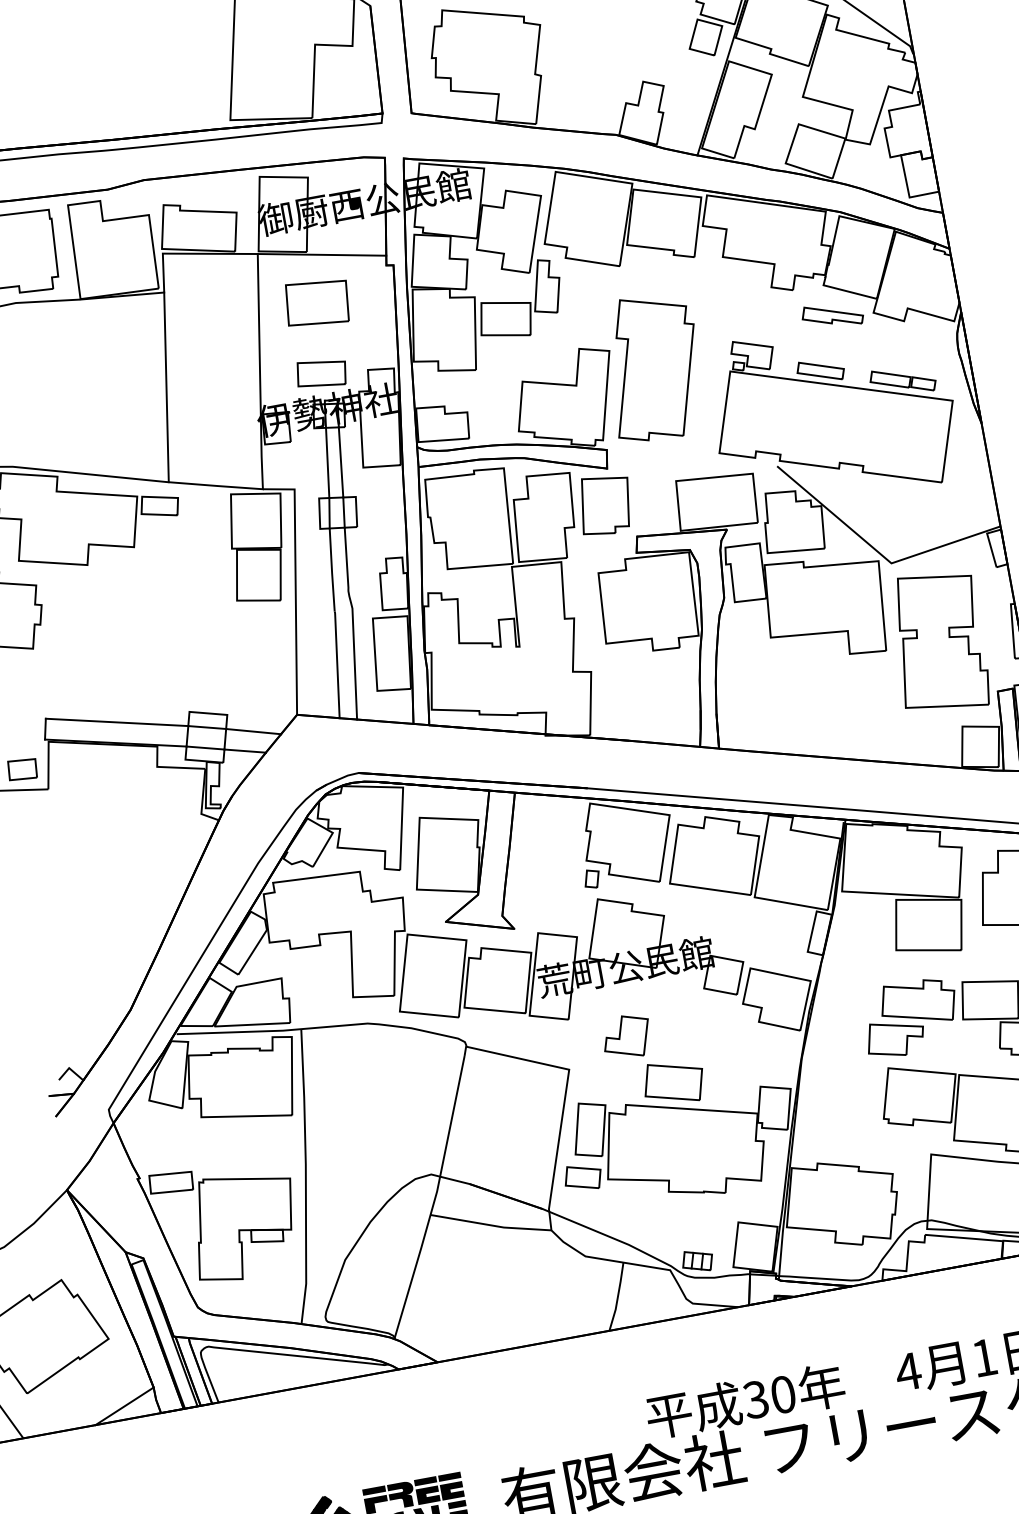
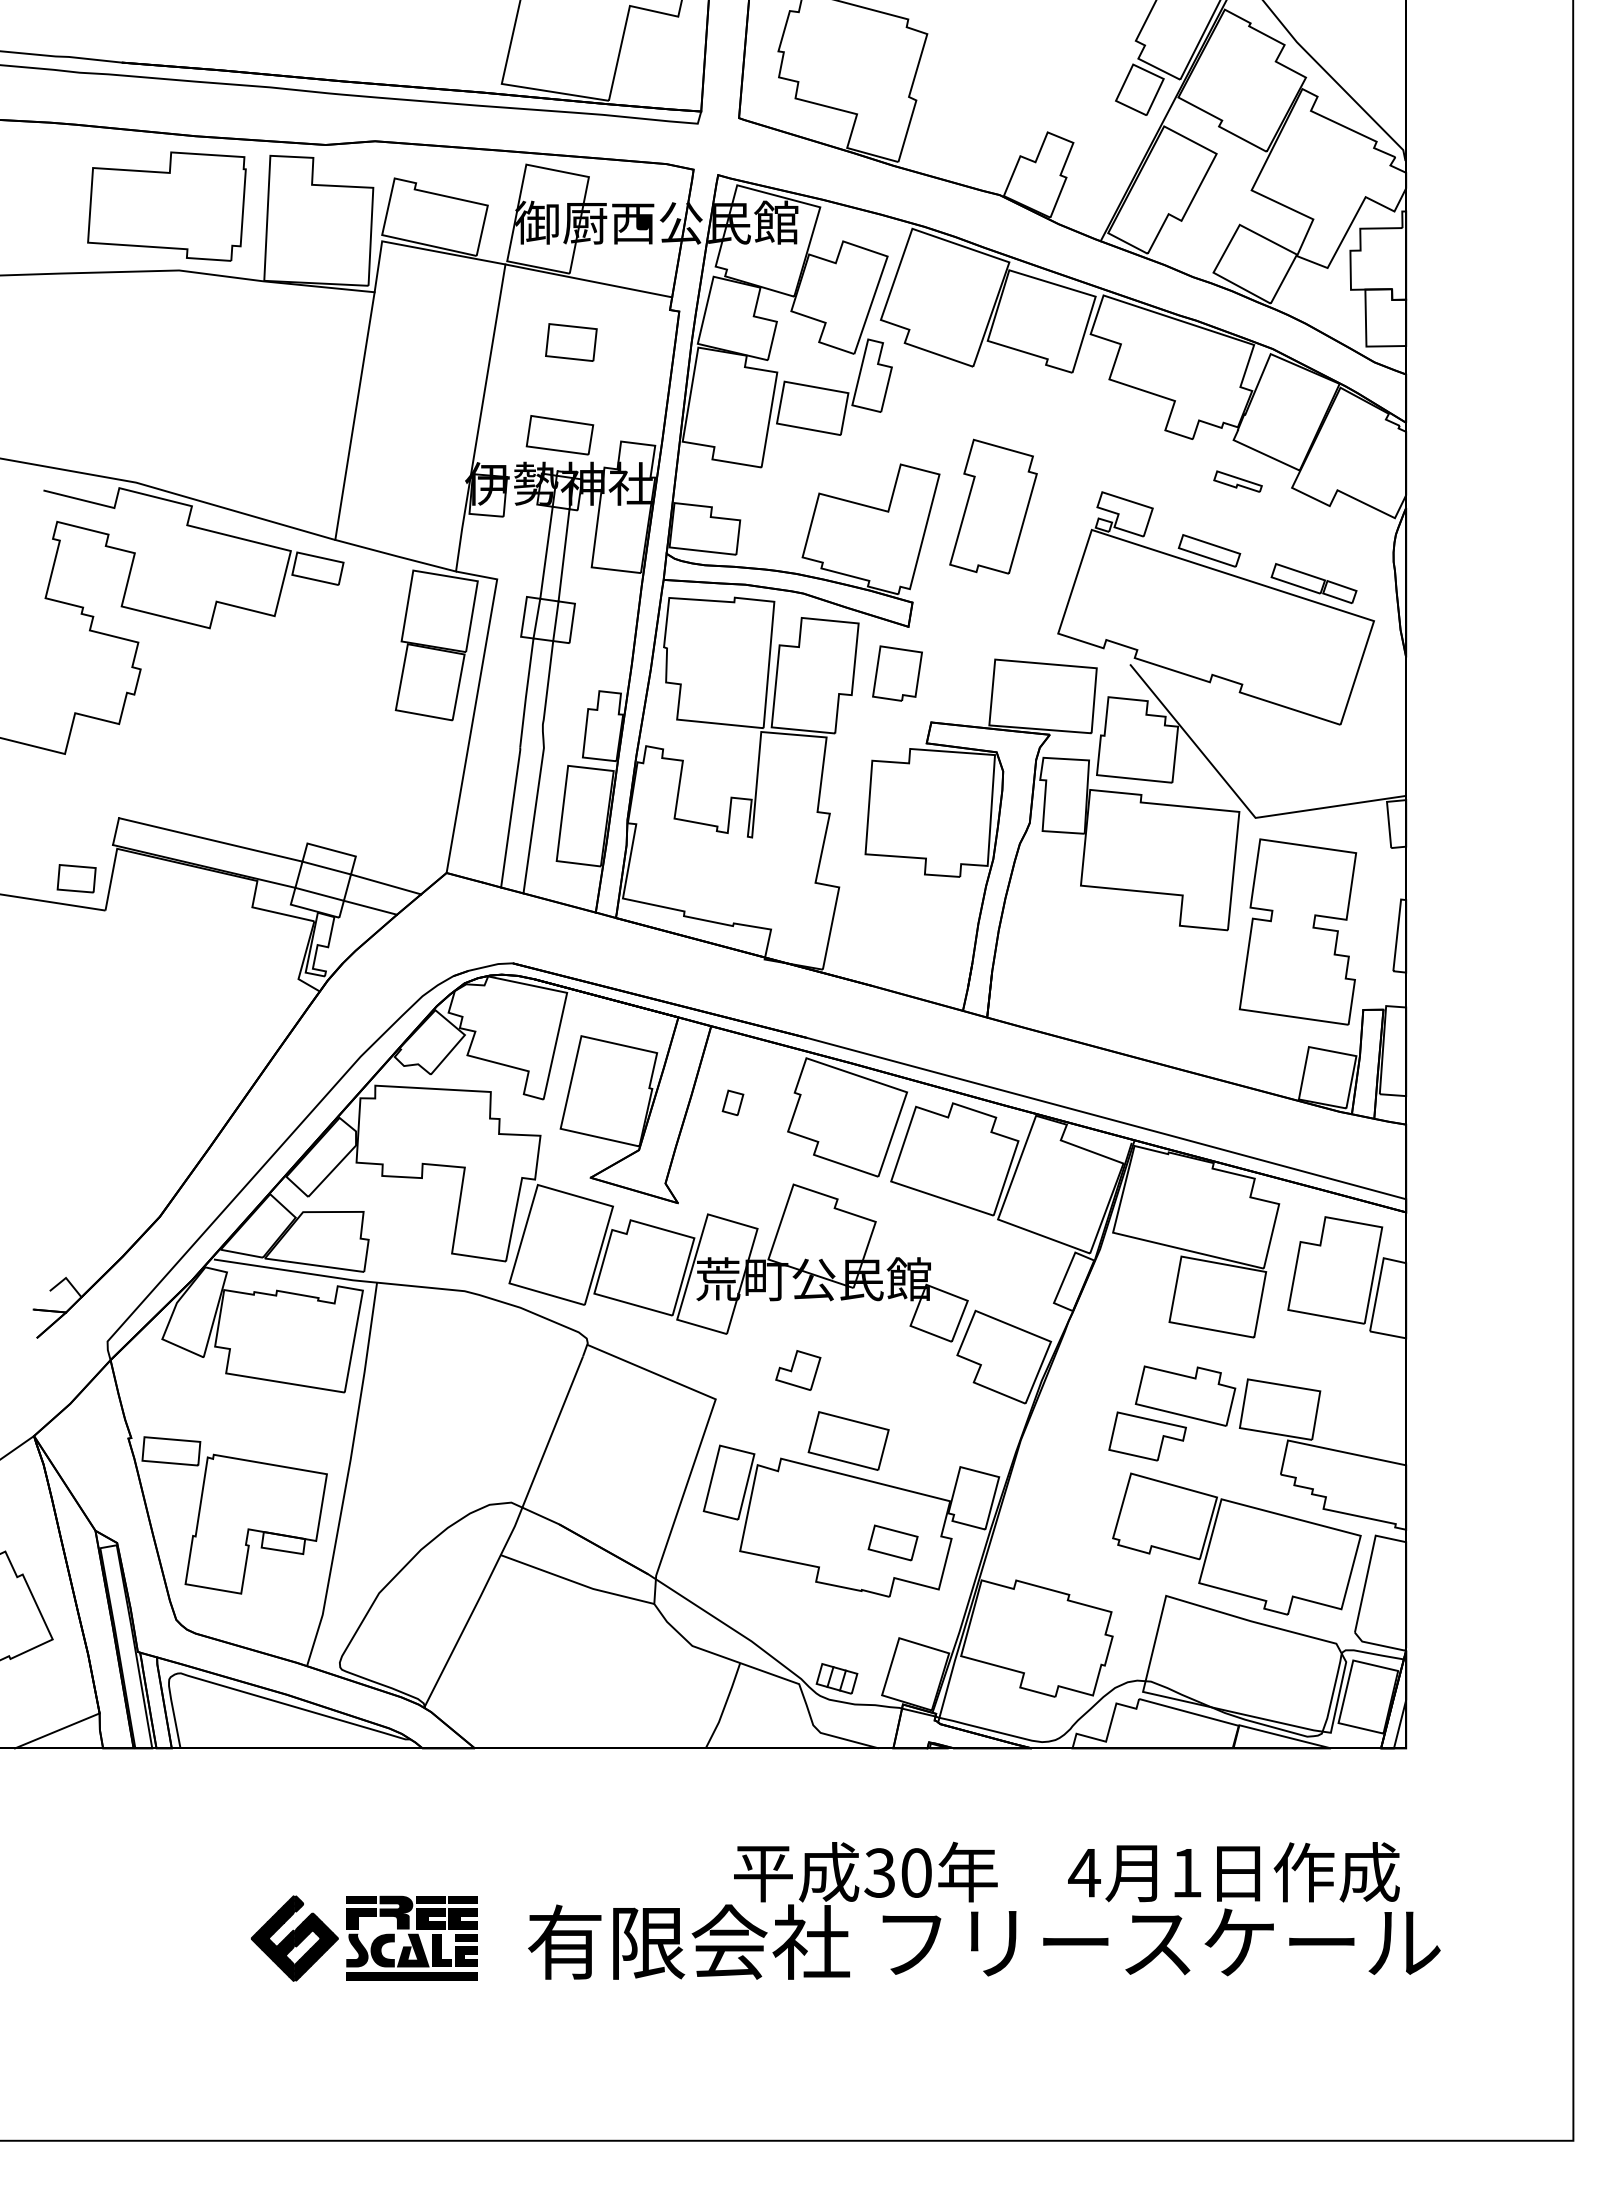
part: (317, 303) -> (571, 342), size x0.6
part: (832, 315) -> (1237, 481), size x0.6
part: (653, 367) -> (993, 506), size x0.7
part: (605, 504) -> (897, 673), size x0.7
part: (591, 878) -> (732, 1102), moved
part: (626, 1037) -> (797, 1370), size x0.7
part: (582, 1177) -> (892, 1542), moved

